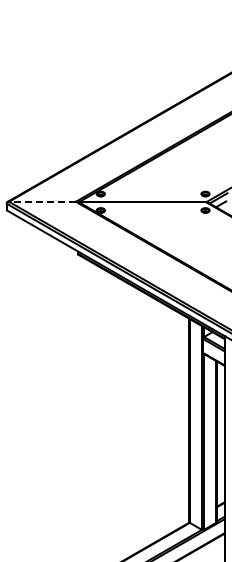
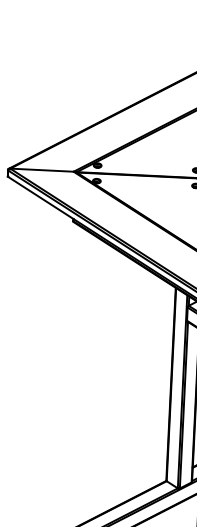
line: (41, 201) -> (41, 169), dashed -> solid

